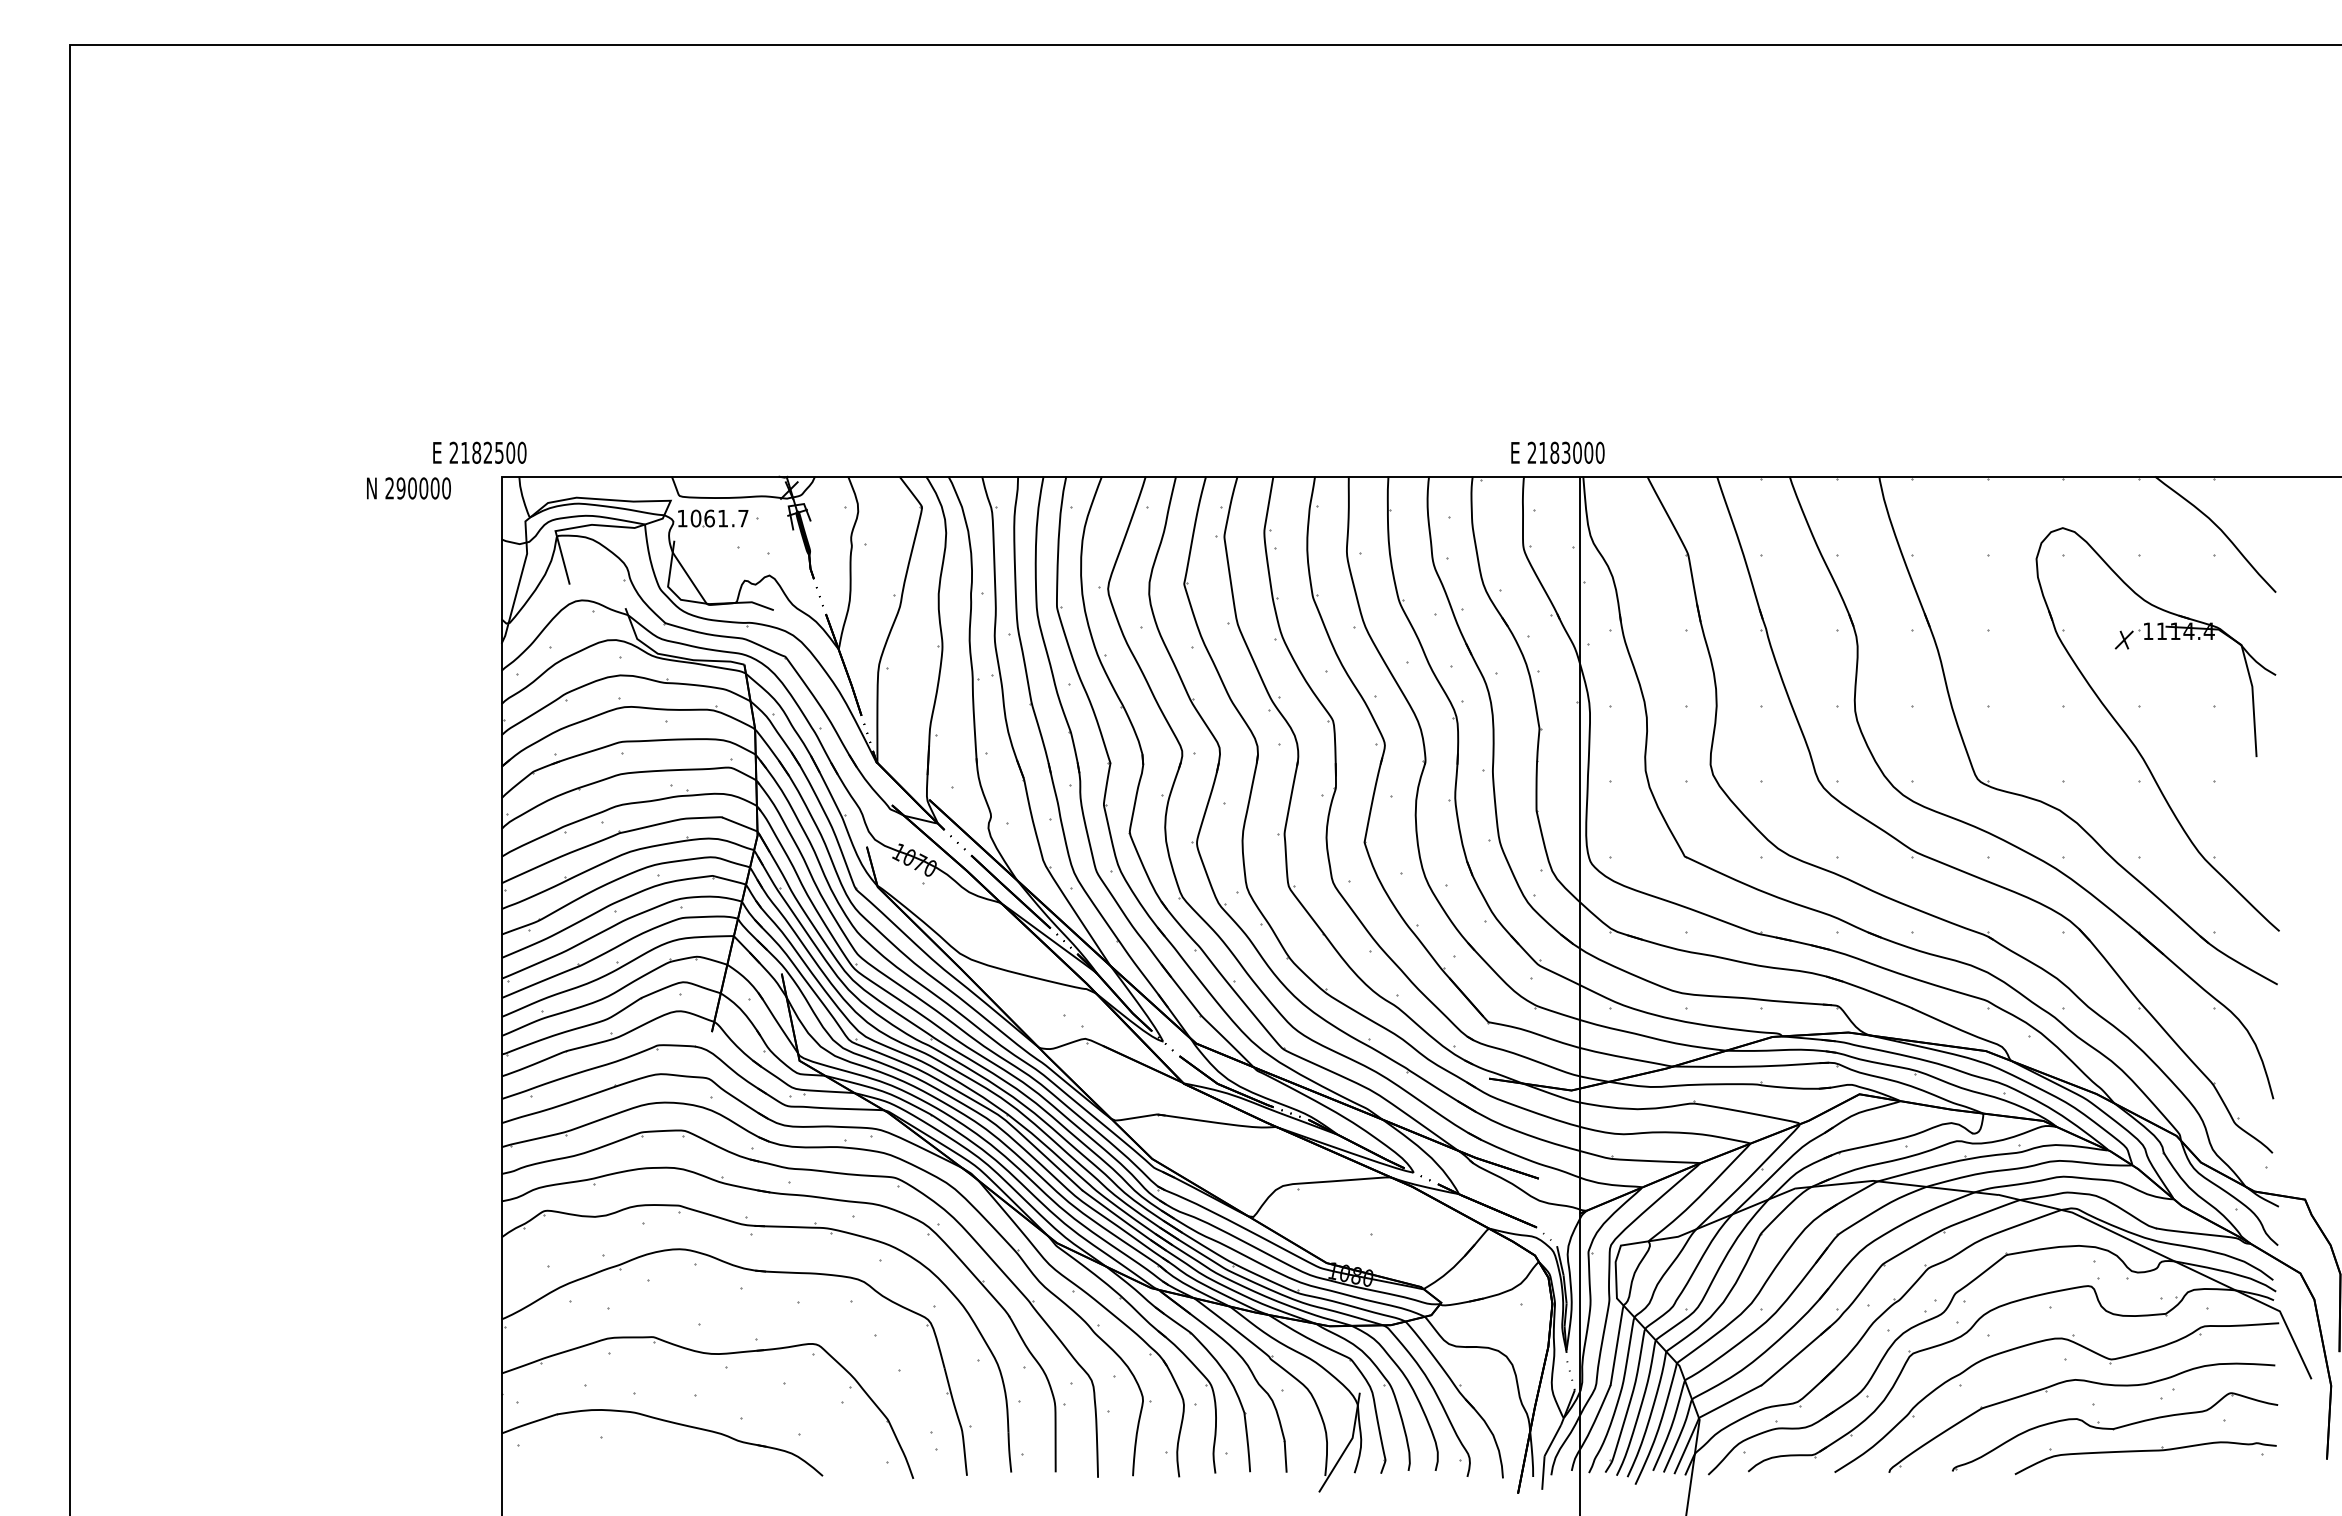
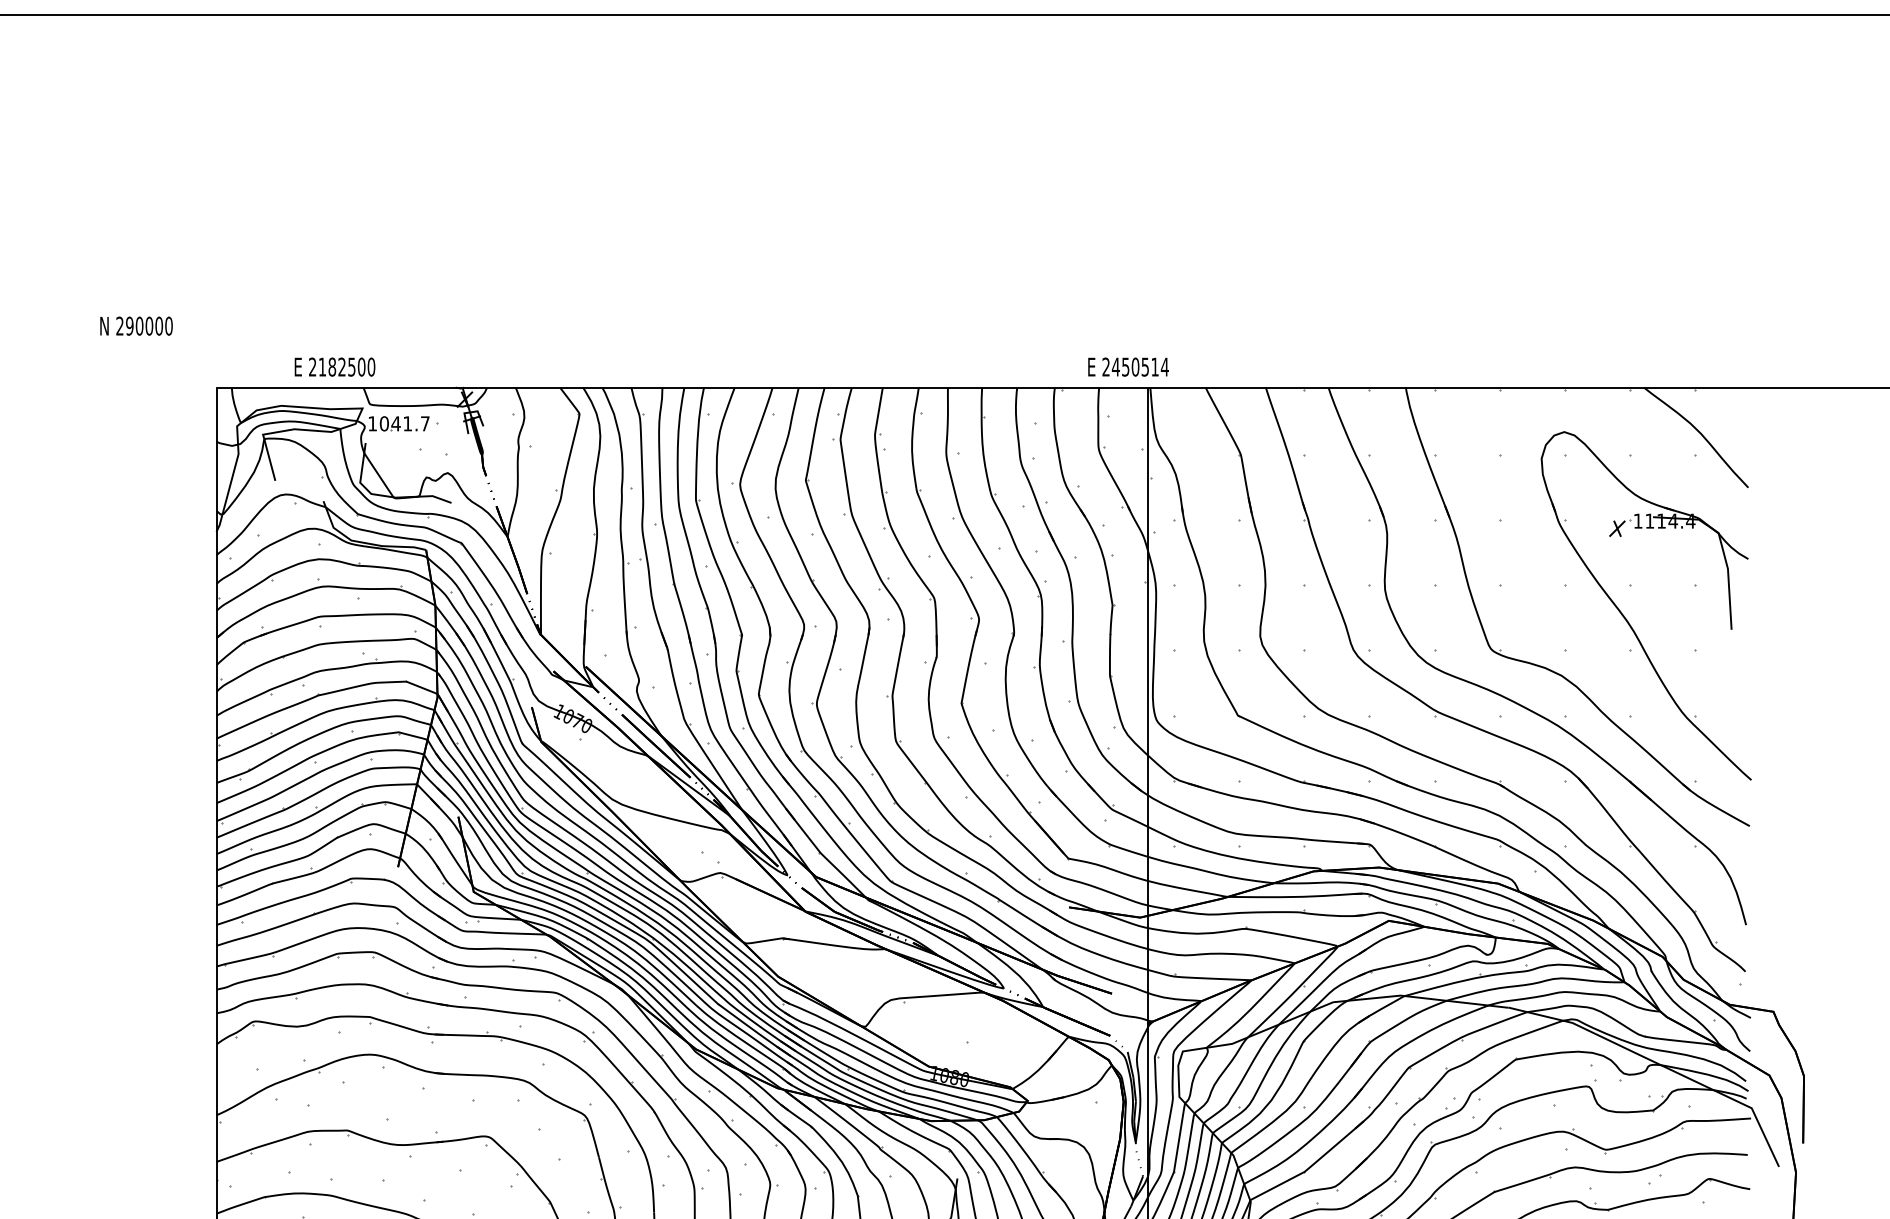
text: (479, 452) -> (334, 366), moved
text: (1571, 452) -> (1140, 366), 2183000 -> 2450514
text: (408, 488) -> (136, 326), moved
text: (709, 518) -> (396, 423), 1061.7 -> 1041.7

